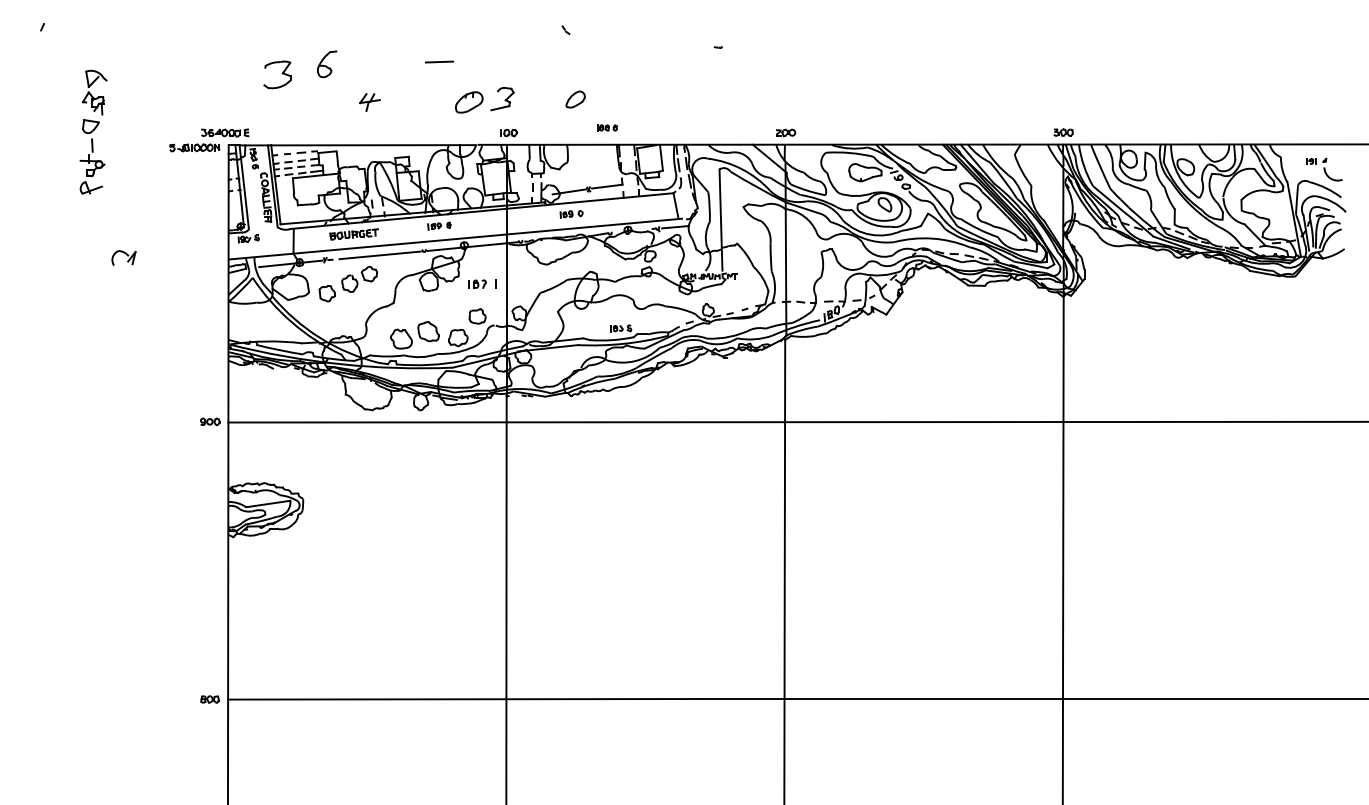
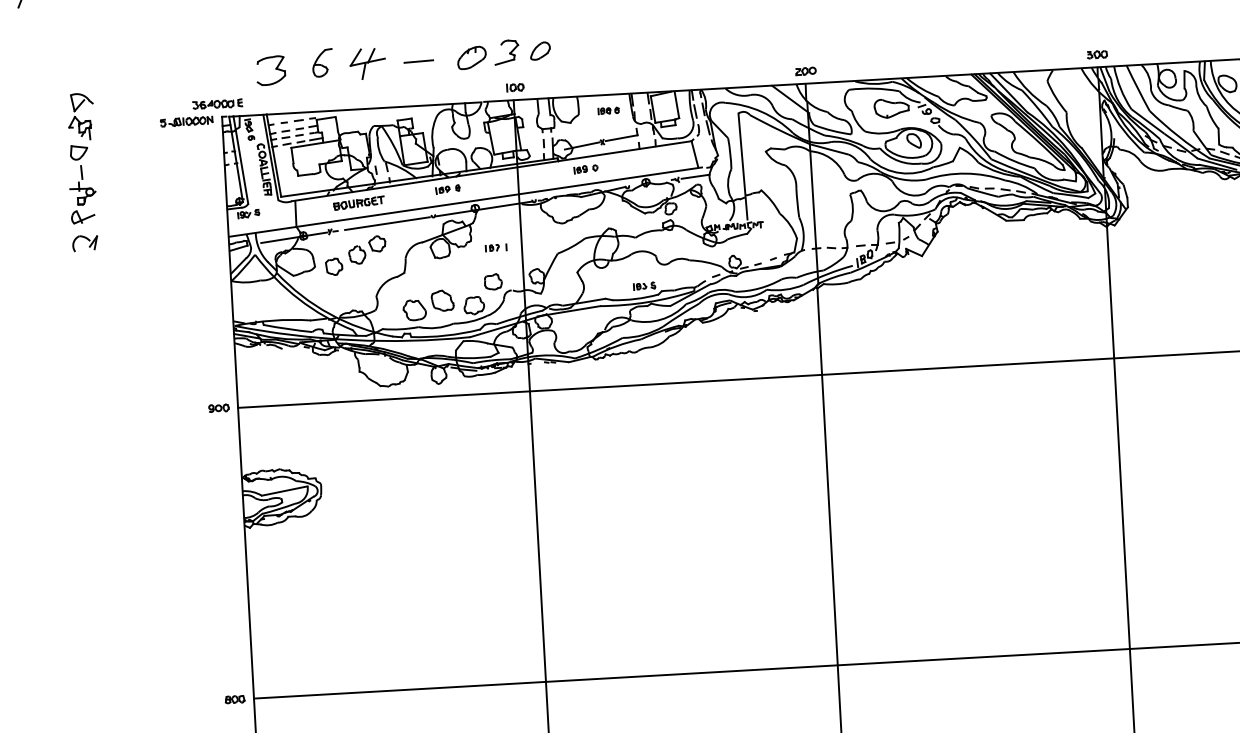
line: (439, 61) -> (418, 60), moved
part: (327, 64) -> (323, 63), moved
part: (277, 74) -> (270, 70), moved
part: (575, 99) -> (540, 51), moved
part: (369, 102) -> (367, 63), size x1.67
part: (607, 127) -> (608, 110), moved
part: (93, 131) -> (82, 157), moved
part: (123, 257) -> (84, 242), moved
part: (481, 283) -> (495, 247), size x0.71

